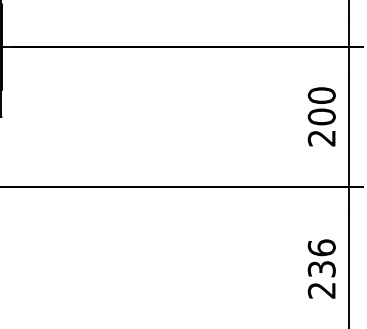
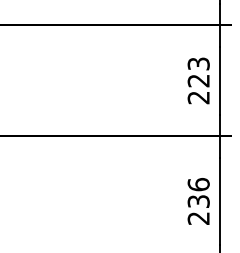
text: (321, 106) -> (198, 72), 200 -> 223

